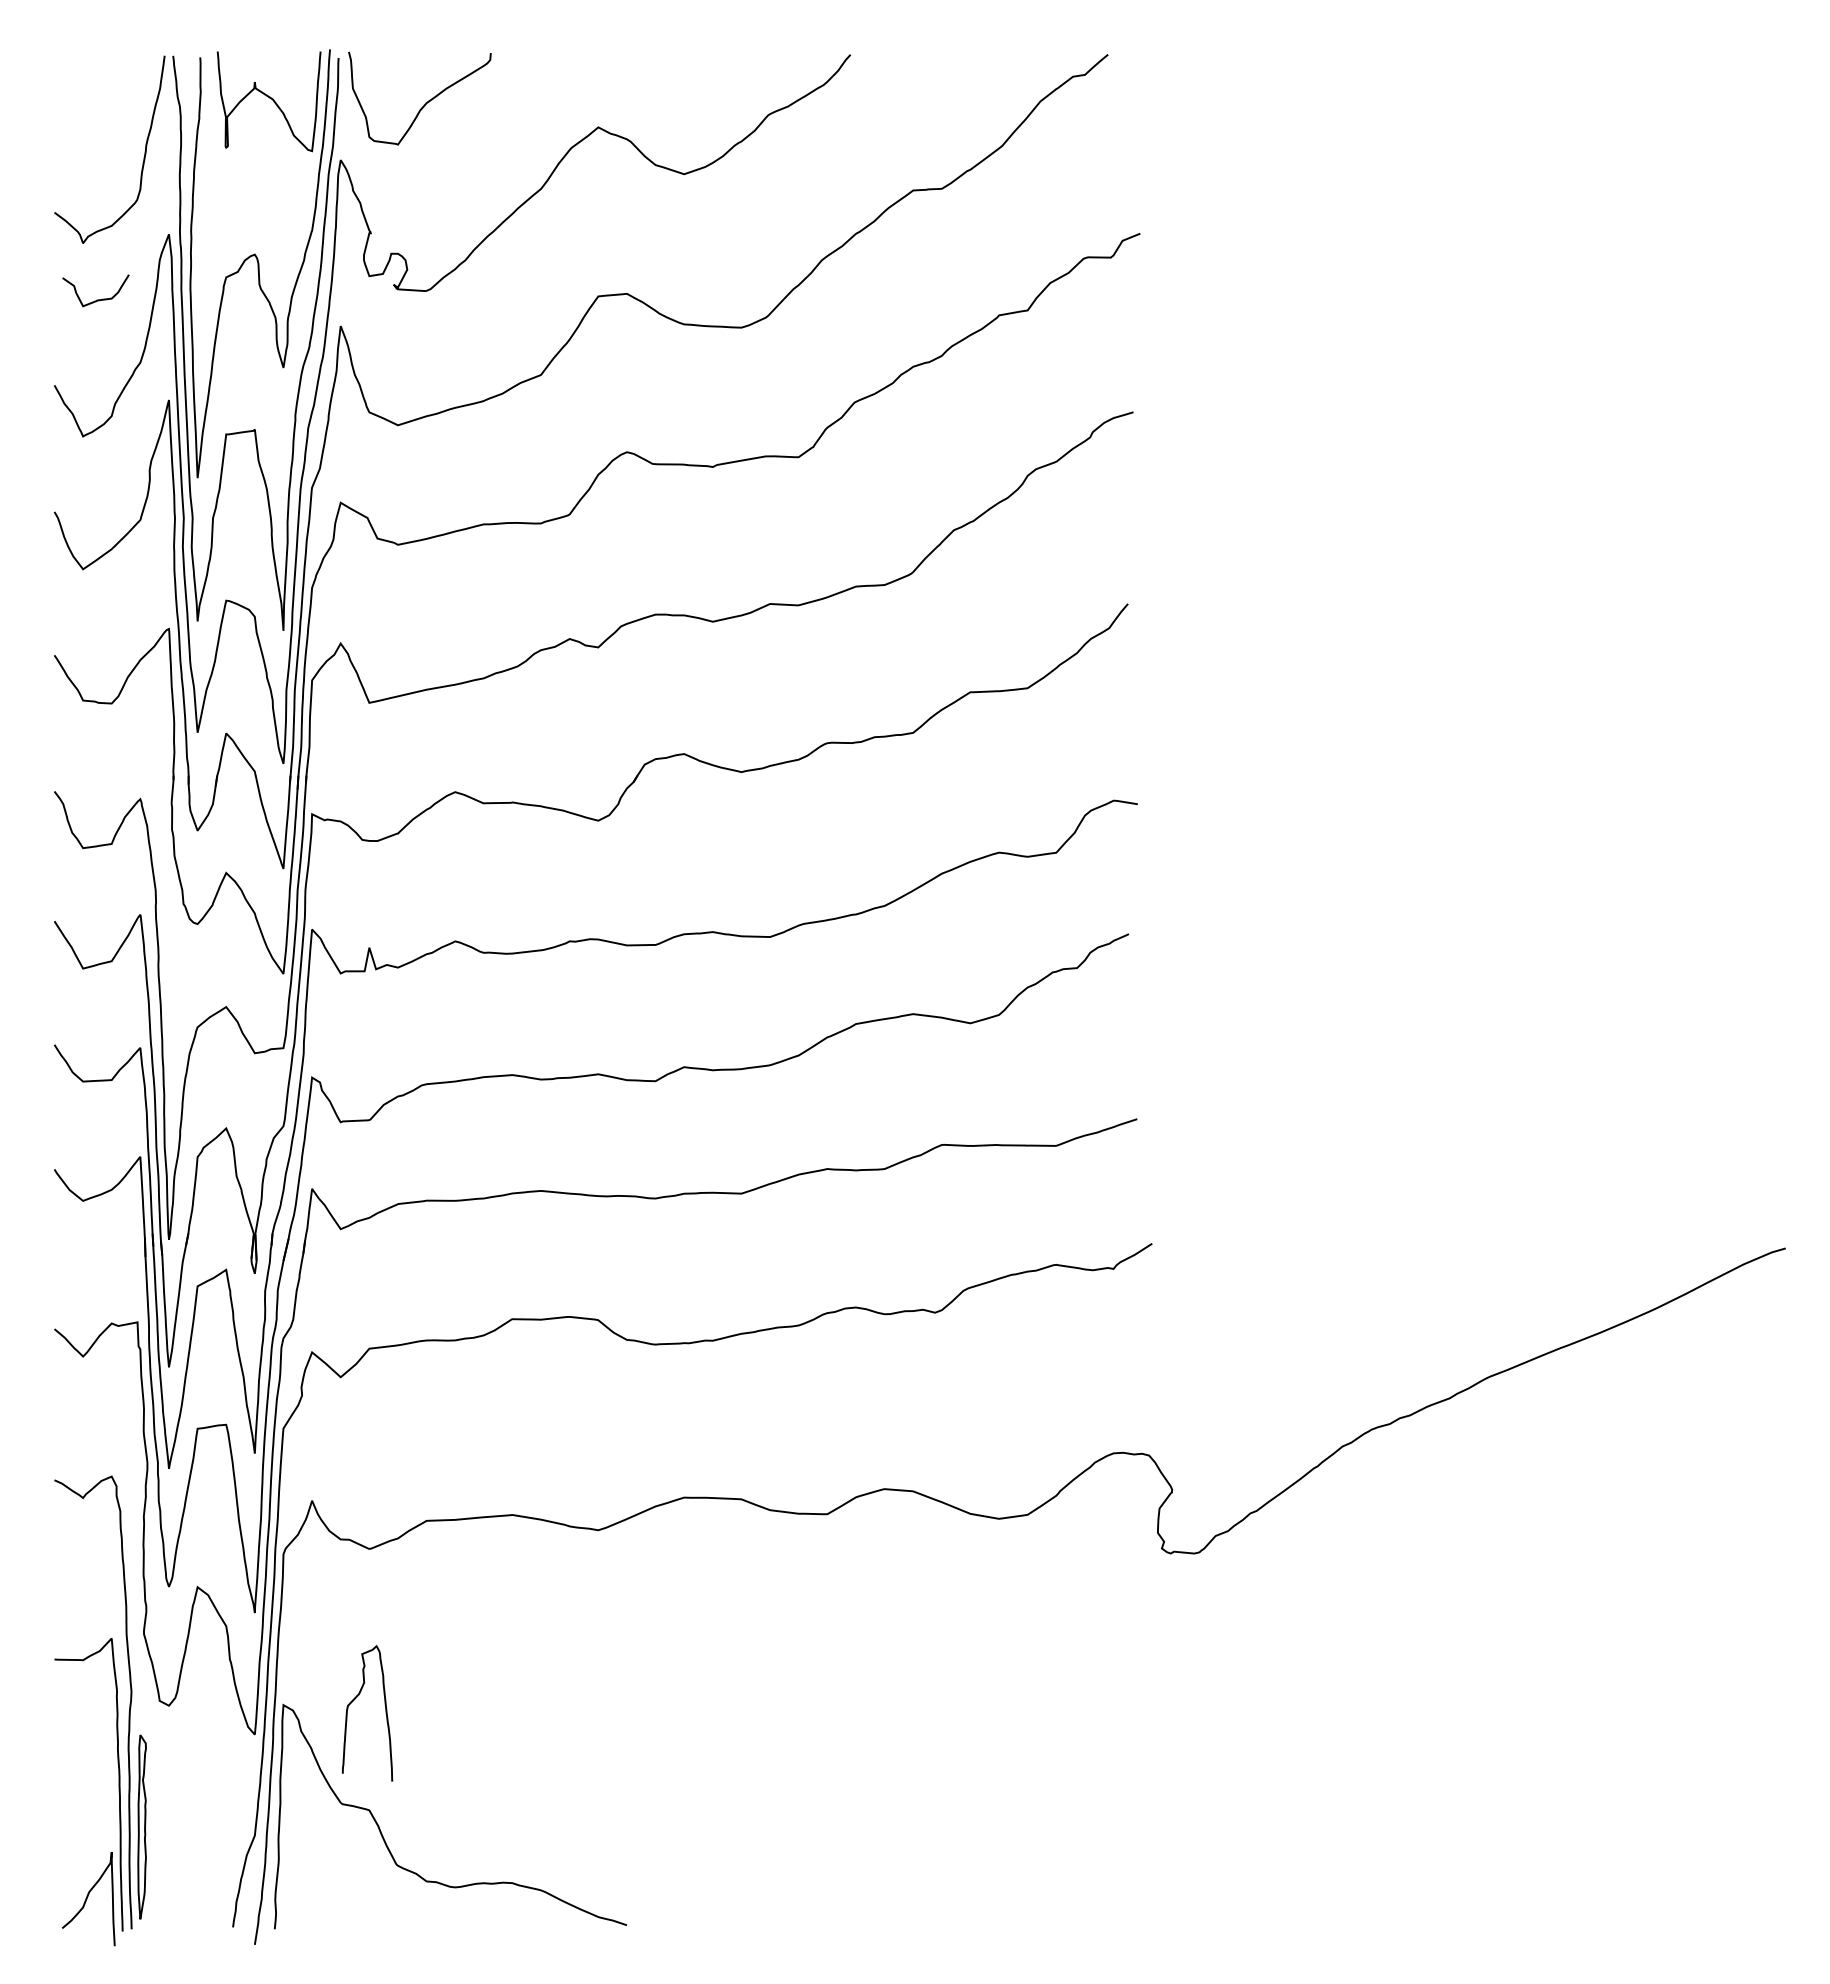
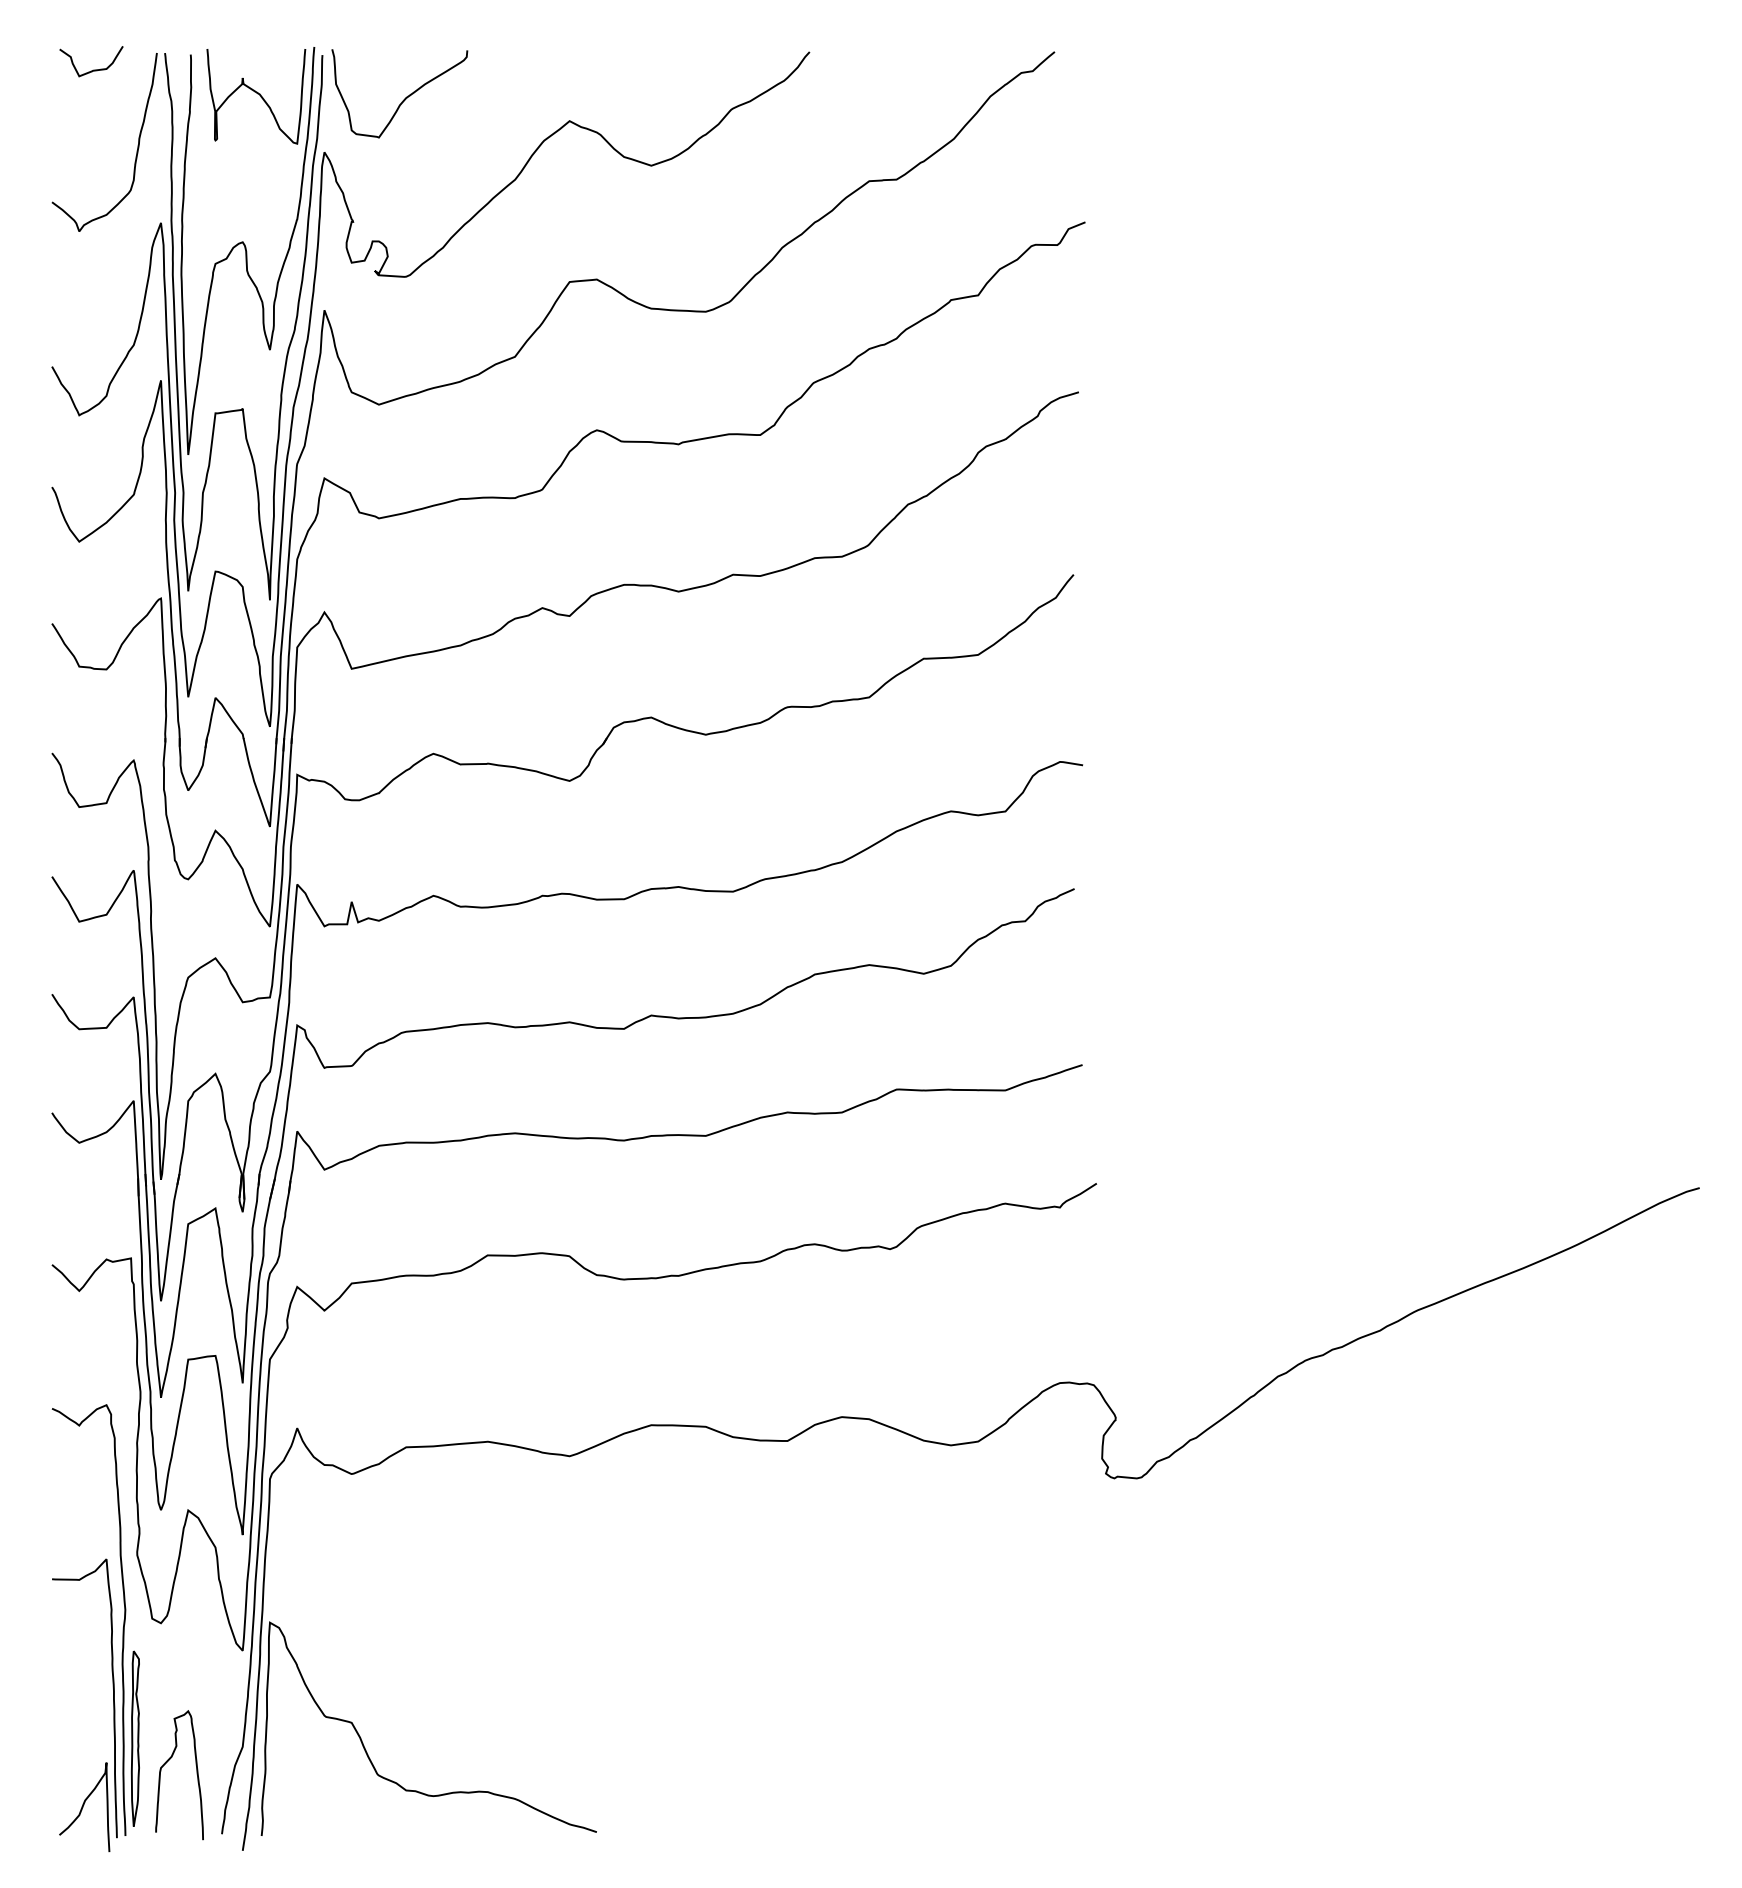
curve: (97, 299) -> (92, 69), moved
curve: (385, 1713) -> (196, 1775), moved

